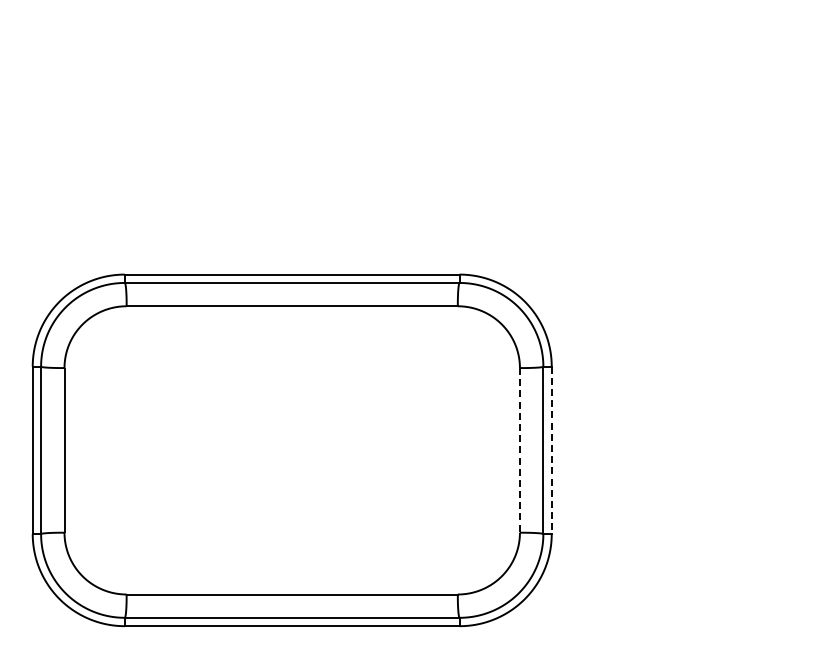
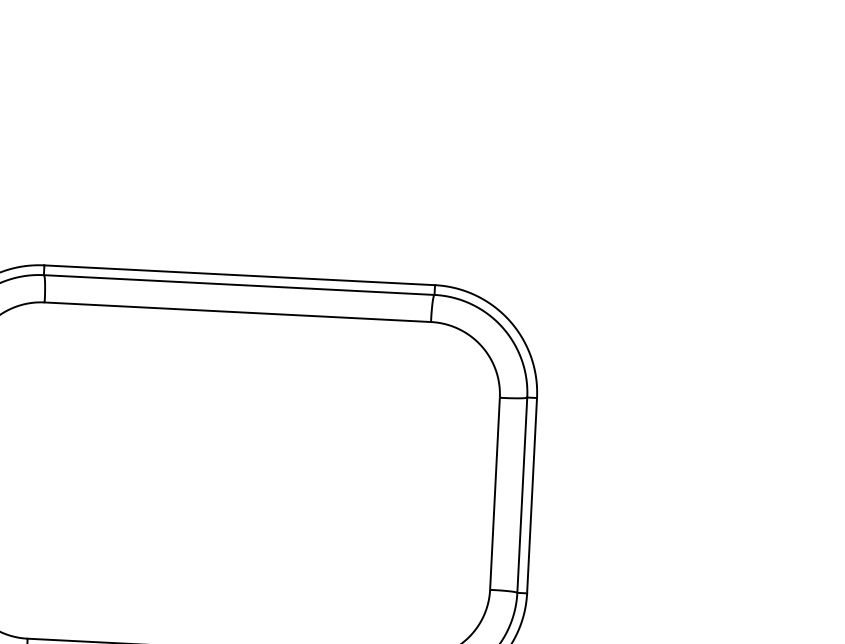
line: (519, 450) -> (494, 493), dashed -> solid
line: (551, 450) -> (531, 495), dashed -> solid

